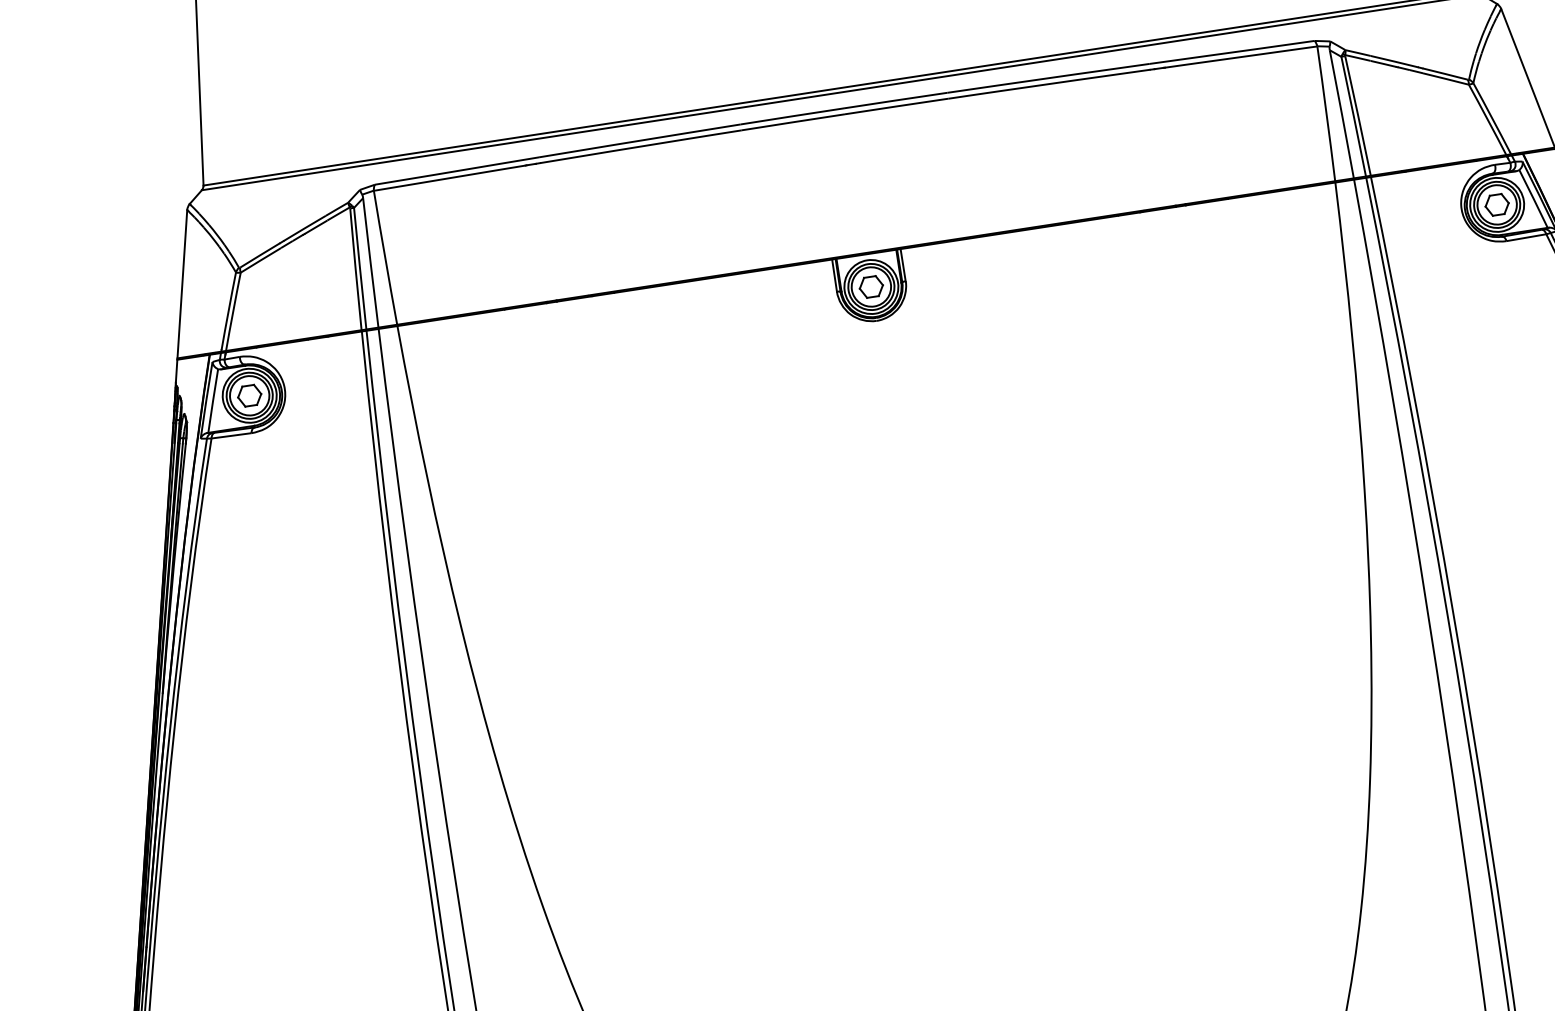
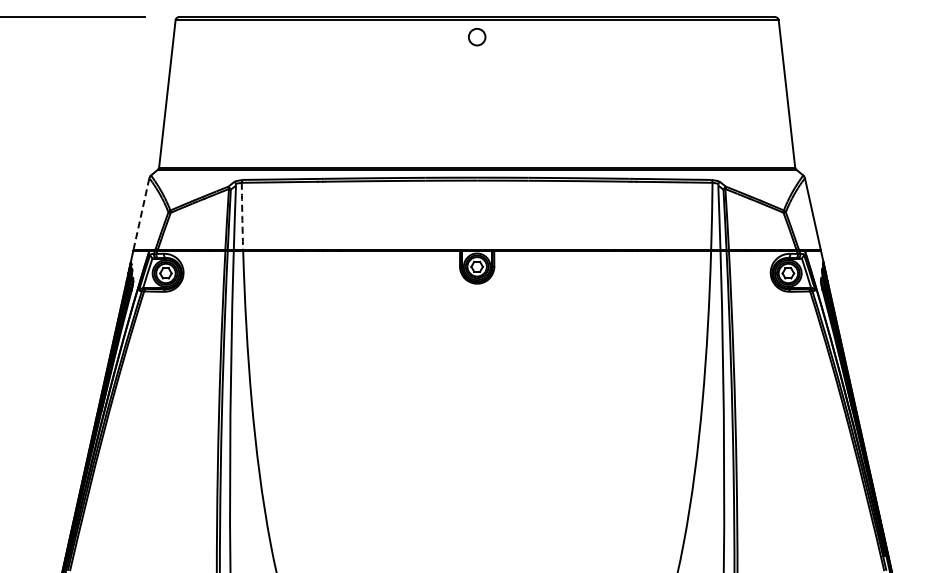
arc: (385, 258) -> (242, 216), solid -> dashed
line: (182, 285) -> (141, 214), solid -> dashed

